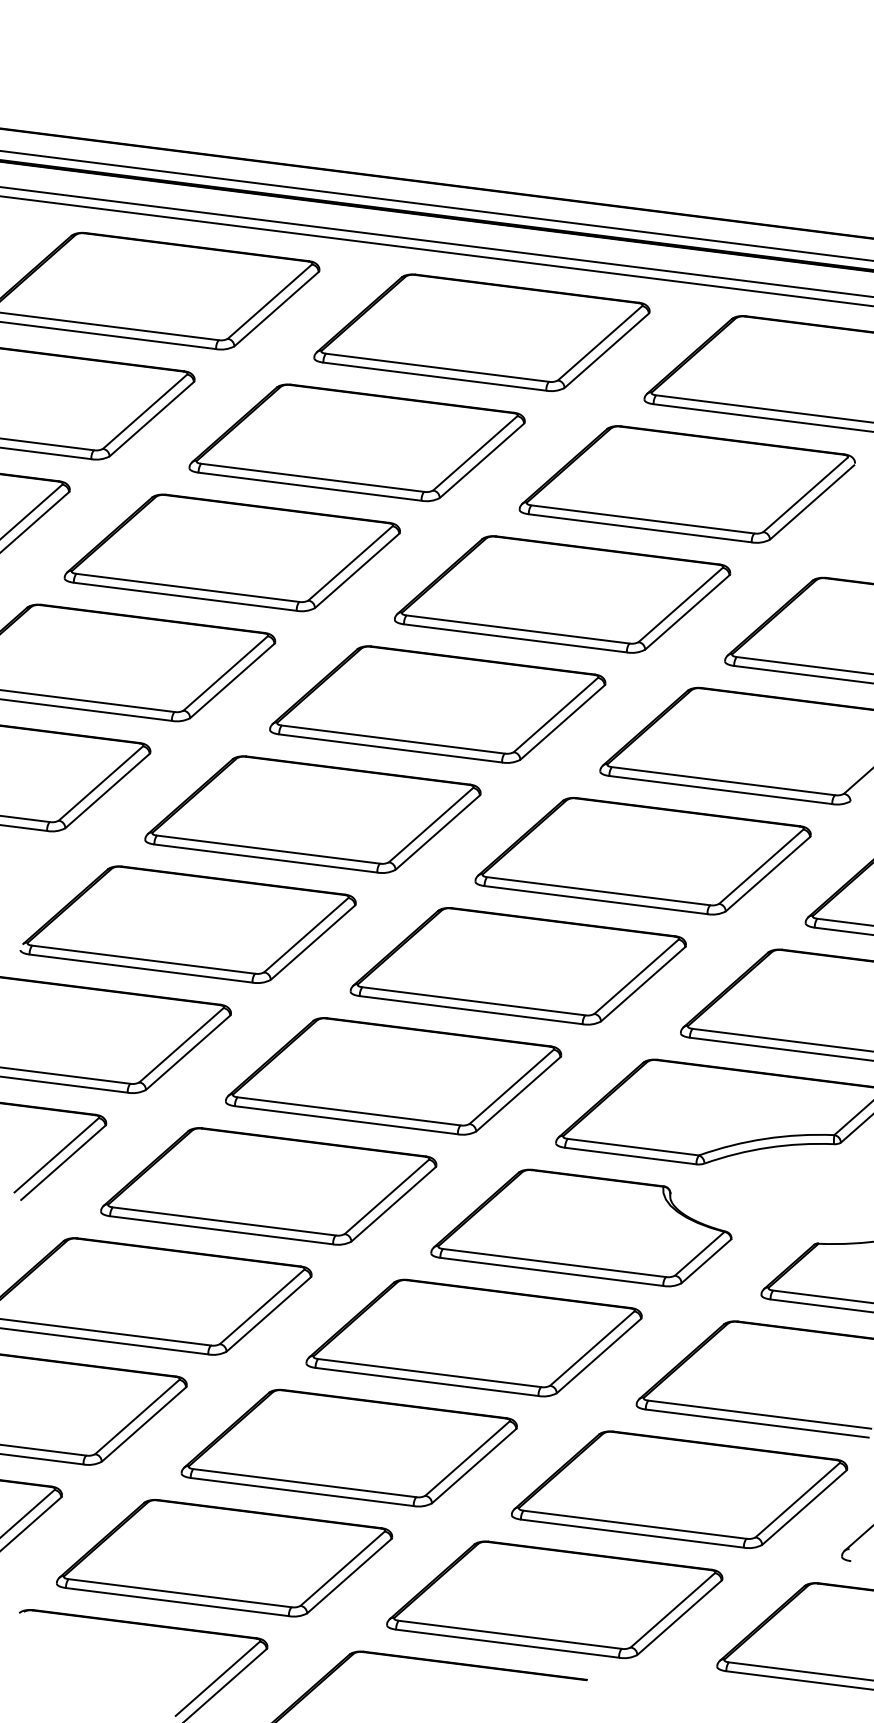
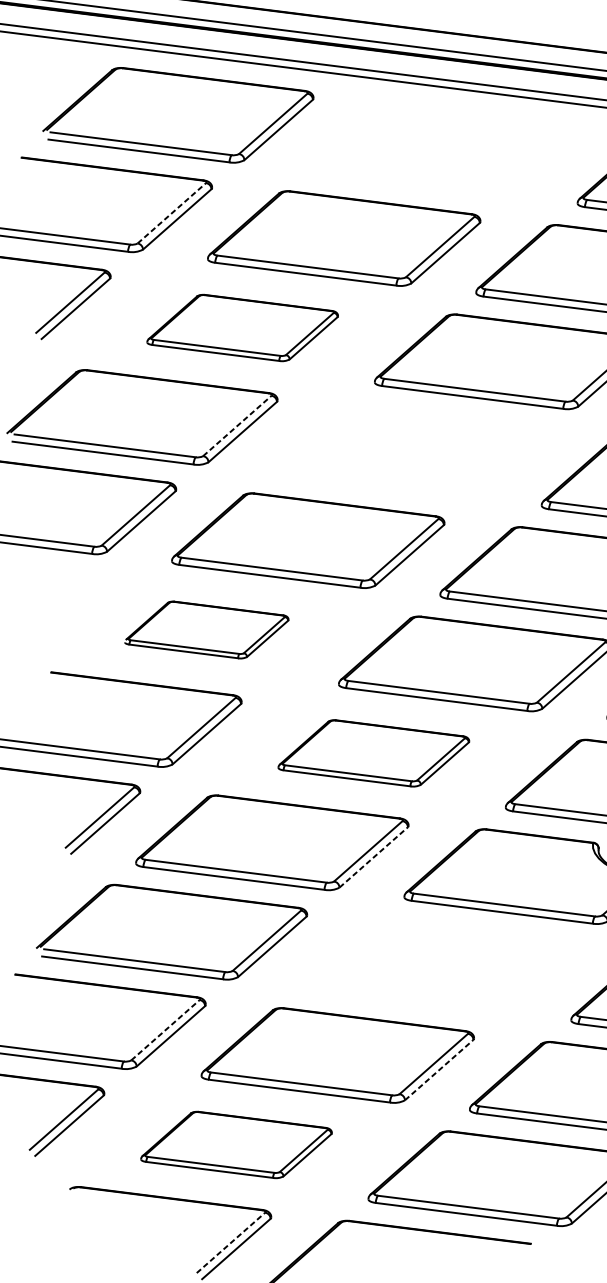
part: (481, 332) -> (445, 148), removed
line: (145, 411) -> (172, 213), solid -> dashed
part: (231, 552) -> (242, 327), size x0.7
line: (226, 673) -> (238, 425), solid -> dashed
part: (437, 704) -> (409, 451), removed
part: (187, 924) -> (206, 629), size x0.6
part: (393, 1076) -> (373, 753), size x0.7
line: (393, 1204) -> (373, 857), solid -> dashed
part: (473, 1337) -> (438, 965), removed
line: (137, 1416) -> (165, 1029), solid -> dashed
line: (474, 1465) -> (439, 1069), solid -> dashed
part: (224, 1558) -> (236, 1145), size x0.7
line: (218, 1678) -> (231, 1242), solid -> dashed

